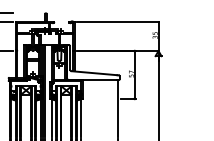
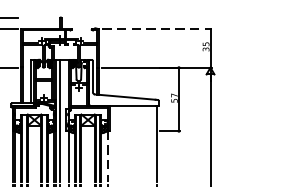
line: (118, 21) -> (157, 28), solid -> dashed
line: (81, 118) -> (108, 157), solid -> dashed

